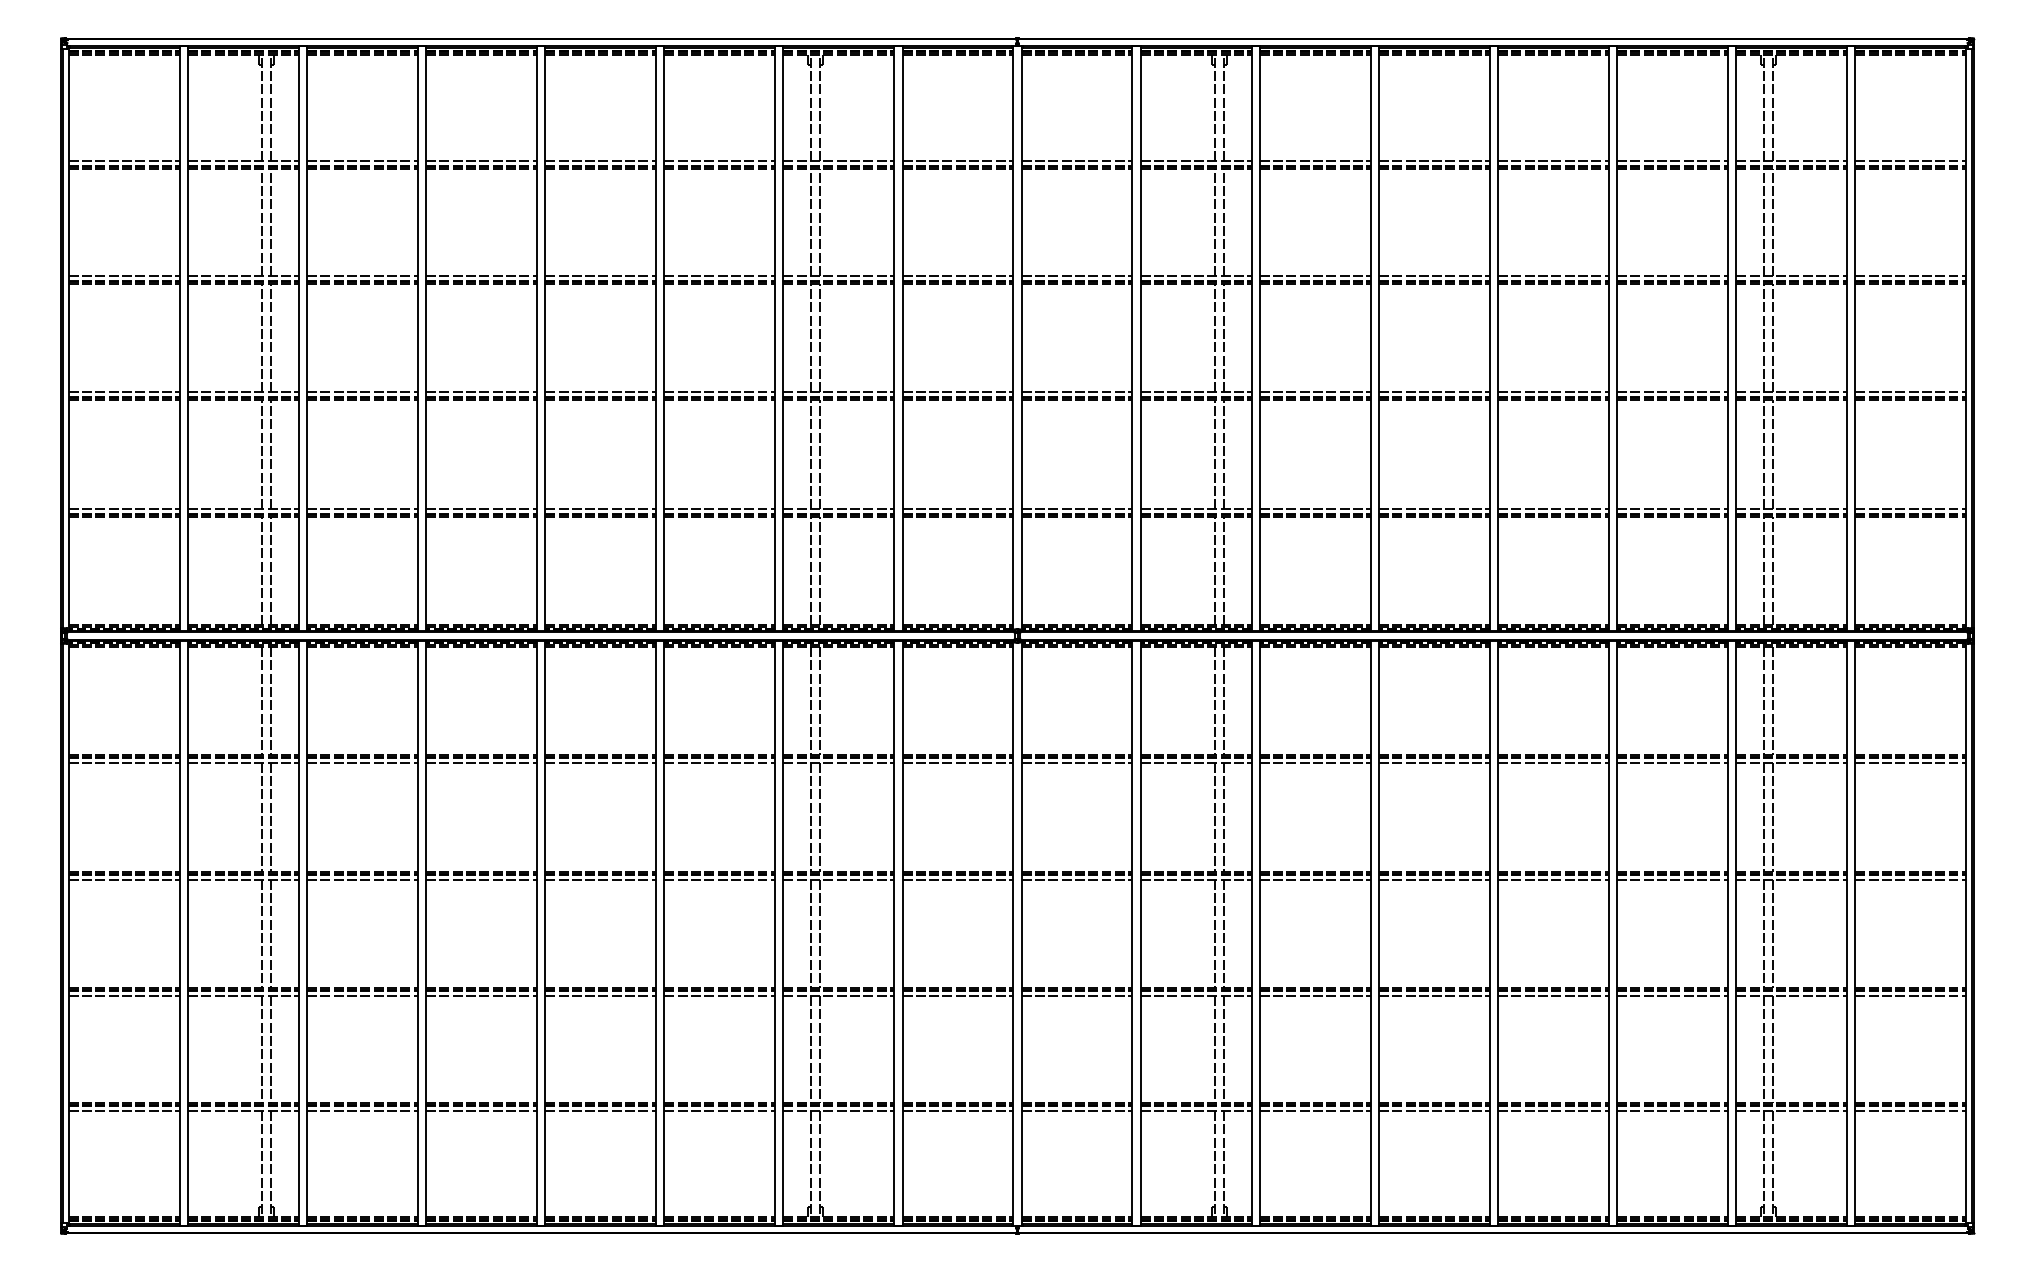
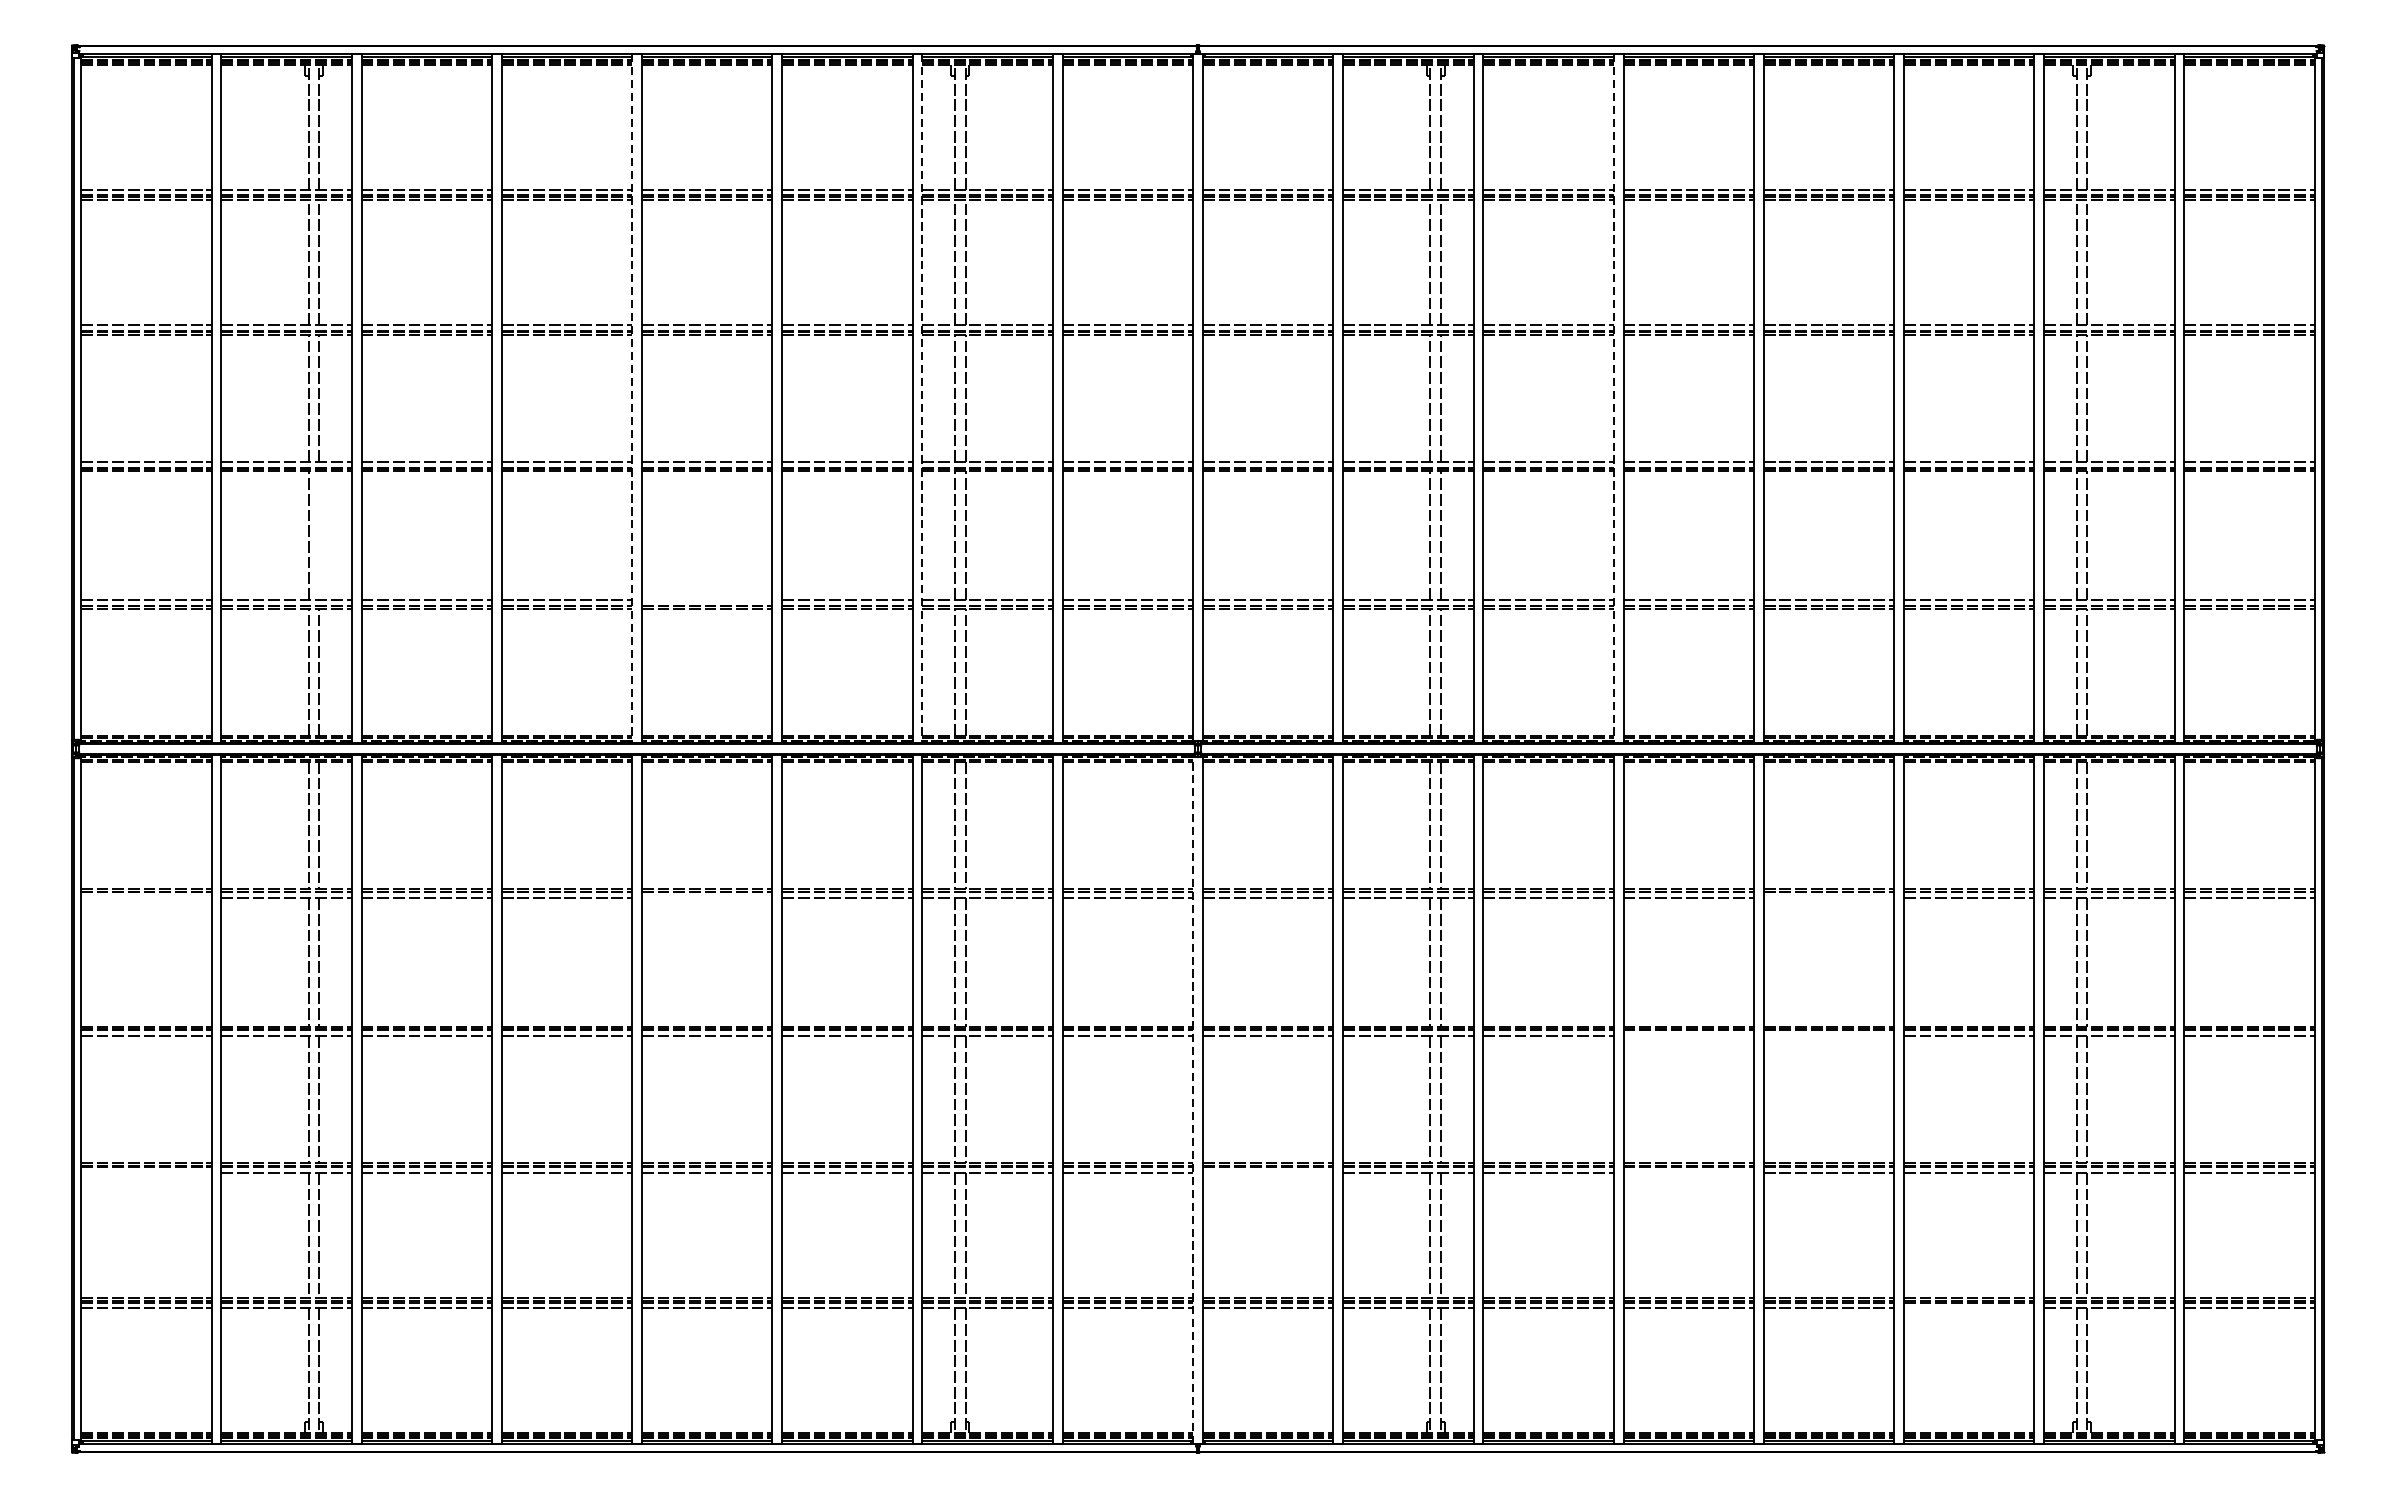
line: (536, 338) -> (631, 398), solid -> dashed
line: (783, 338) -> (922, 398), solid -> dashed
line: (1370, 338) -> (1613, 398), solid -> dashed
line: (271, 454) -> (319, 535), removed
line: (600, 509) -> (707, 600), removed
line: (123, 762) -> (145, 897), removed
line: (600, 762) -> (707, 897), removed
line: (1553, 762) -> (1829, 897), removed
line: (1433, 879) -> (1687, 1035), removed
line: (1553, 879) -> (1829, 1035), removed
line: (1013, 933) -> (1193, 1099), solid -> dashed
line: (123, 996) -> (145, 1173), removed
line: (1076, 996) -> (1267, 1173), removed
line: (1433, 996) -> (1687, 1173), removed
line: (1672, 1111) -> (1969, 1308), removed

